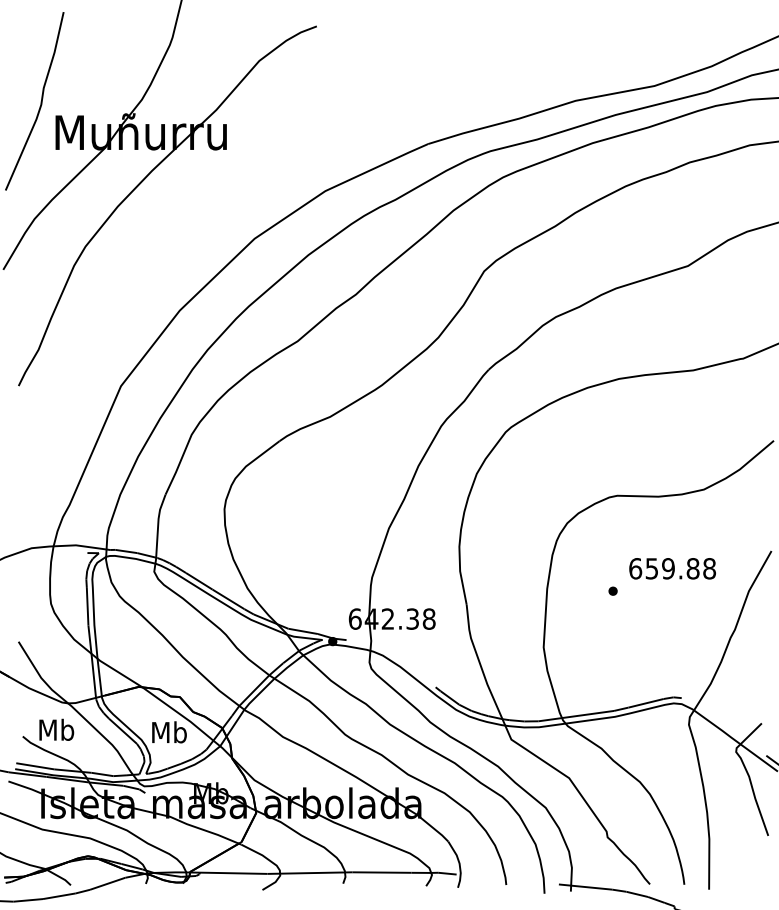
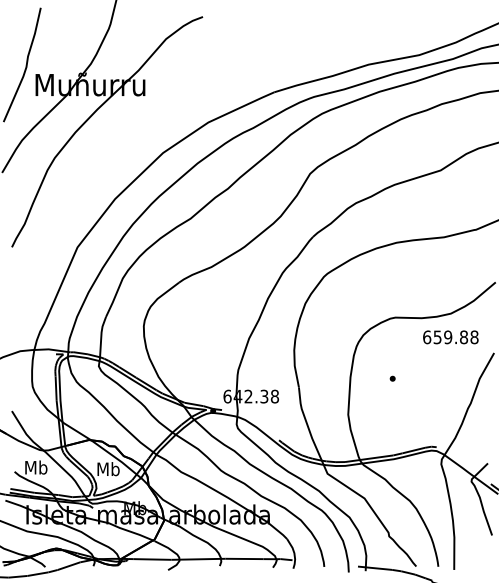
text: (672, 568) -> (450, 337), moved

